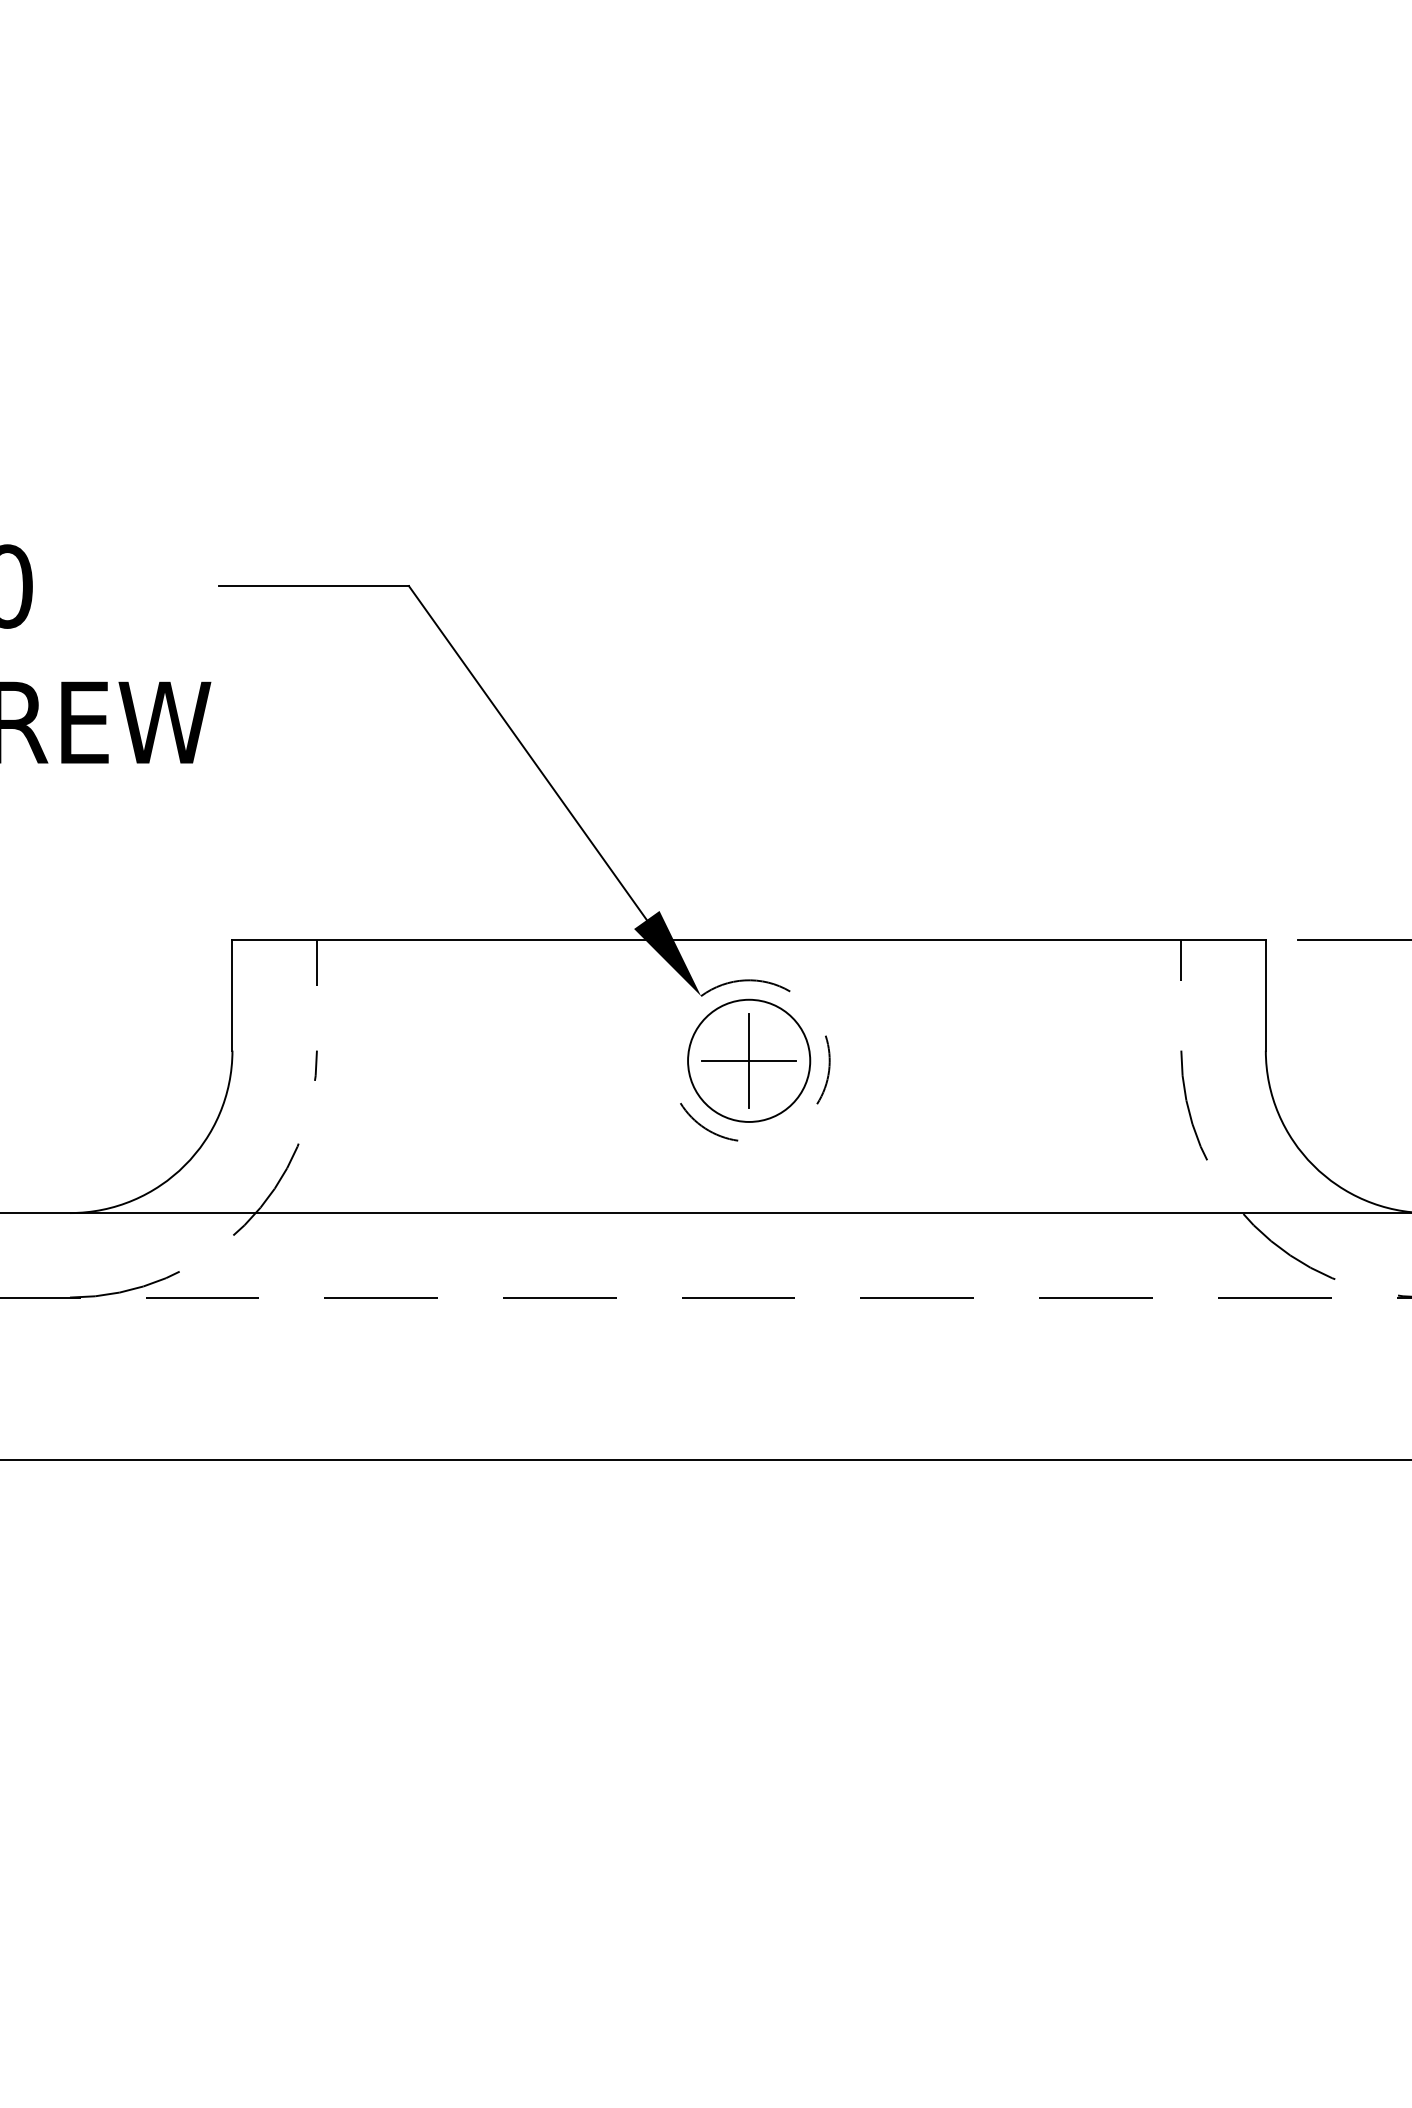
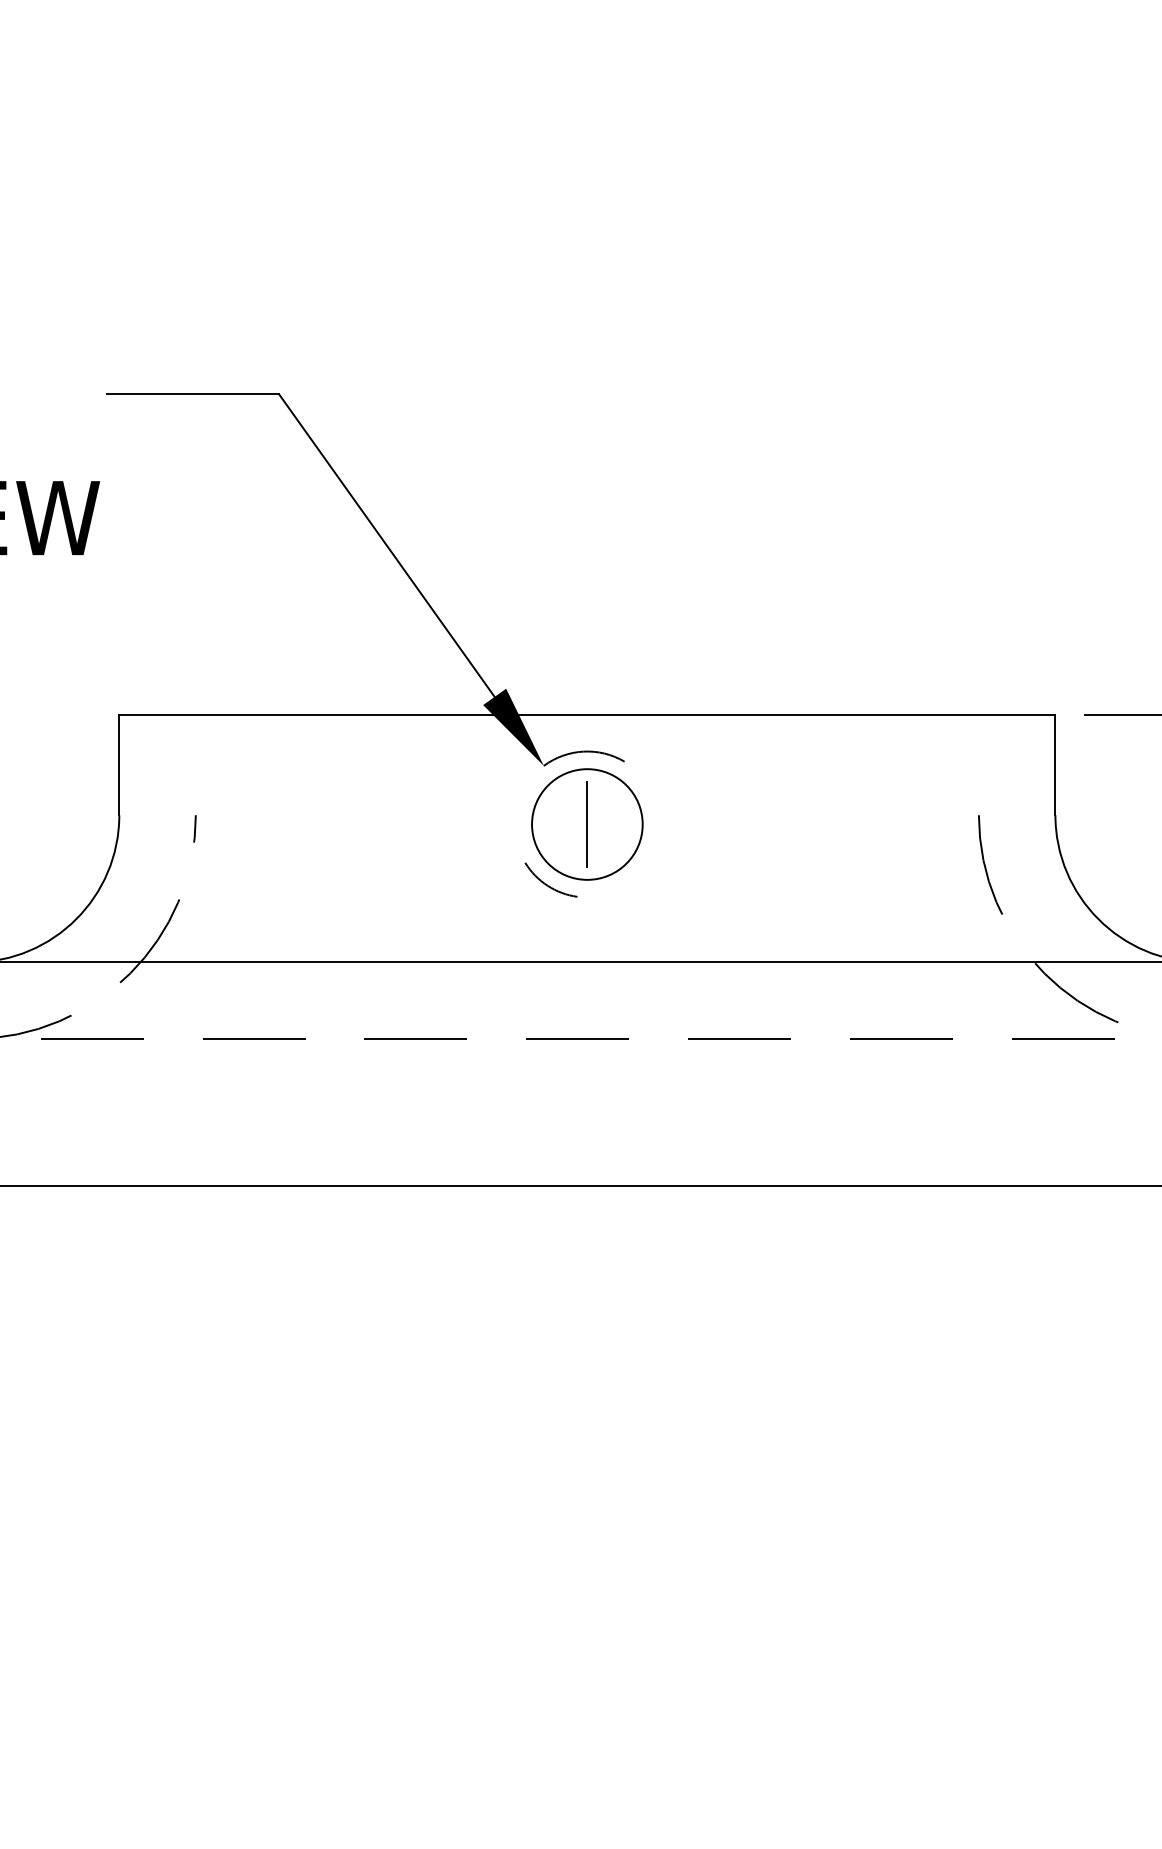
line: (1181, 960) -> (979, 733), removed
line: (316, 963) -> (195, 736), removed
line: (748, 1060) -> (586, 824), removed
arc: (828, 1069) -> (659, 832), removed

